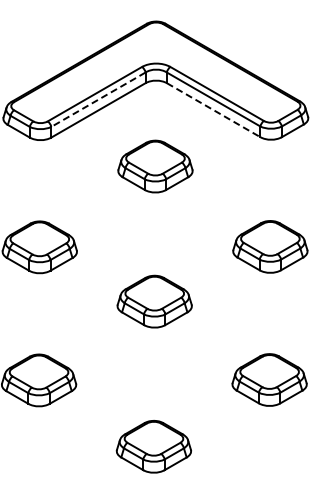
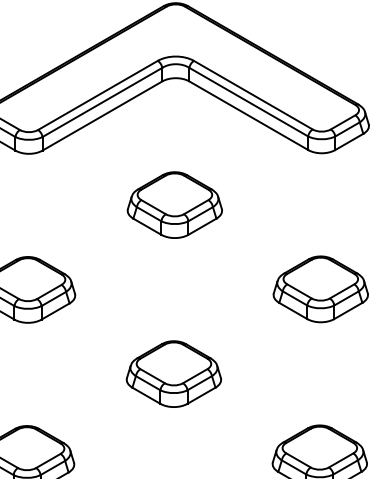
line: (97, 99) -> (101, 102), dashed -> solid
line: (214, 110) -> (249, 116), dashed -> solid
part: (155, 166) -> (174, 205), moved
part: (154, 301) -> (173, 373), moved

